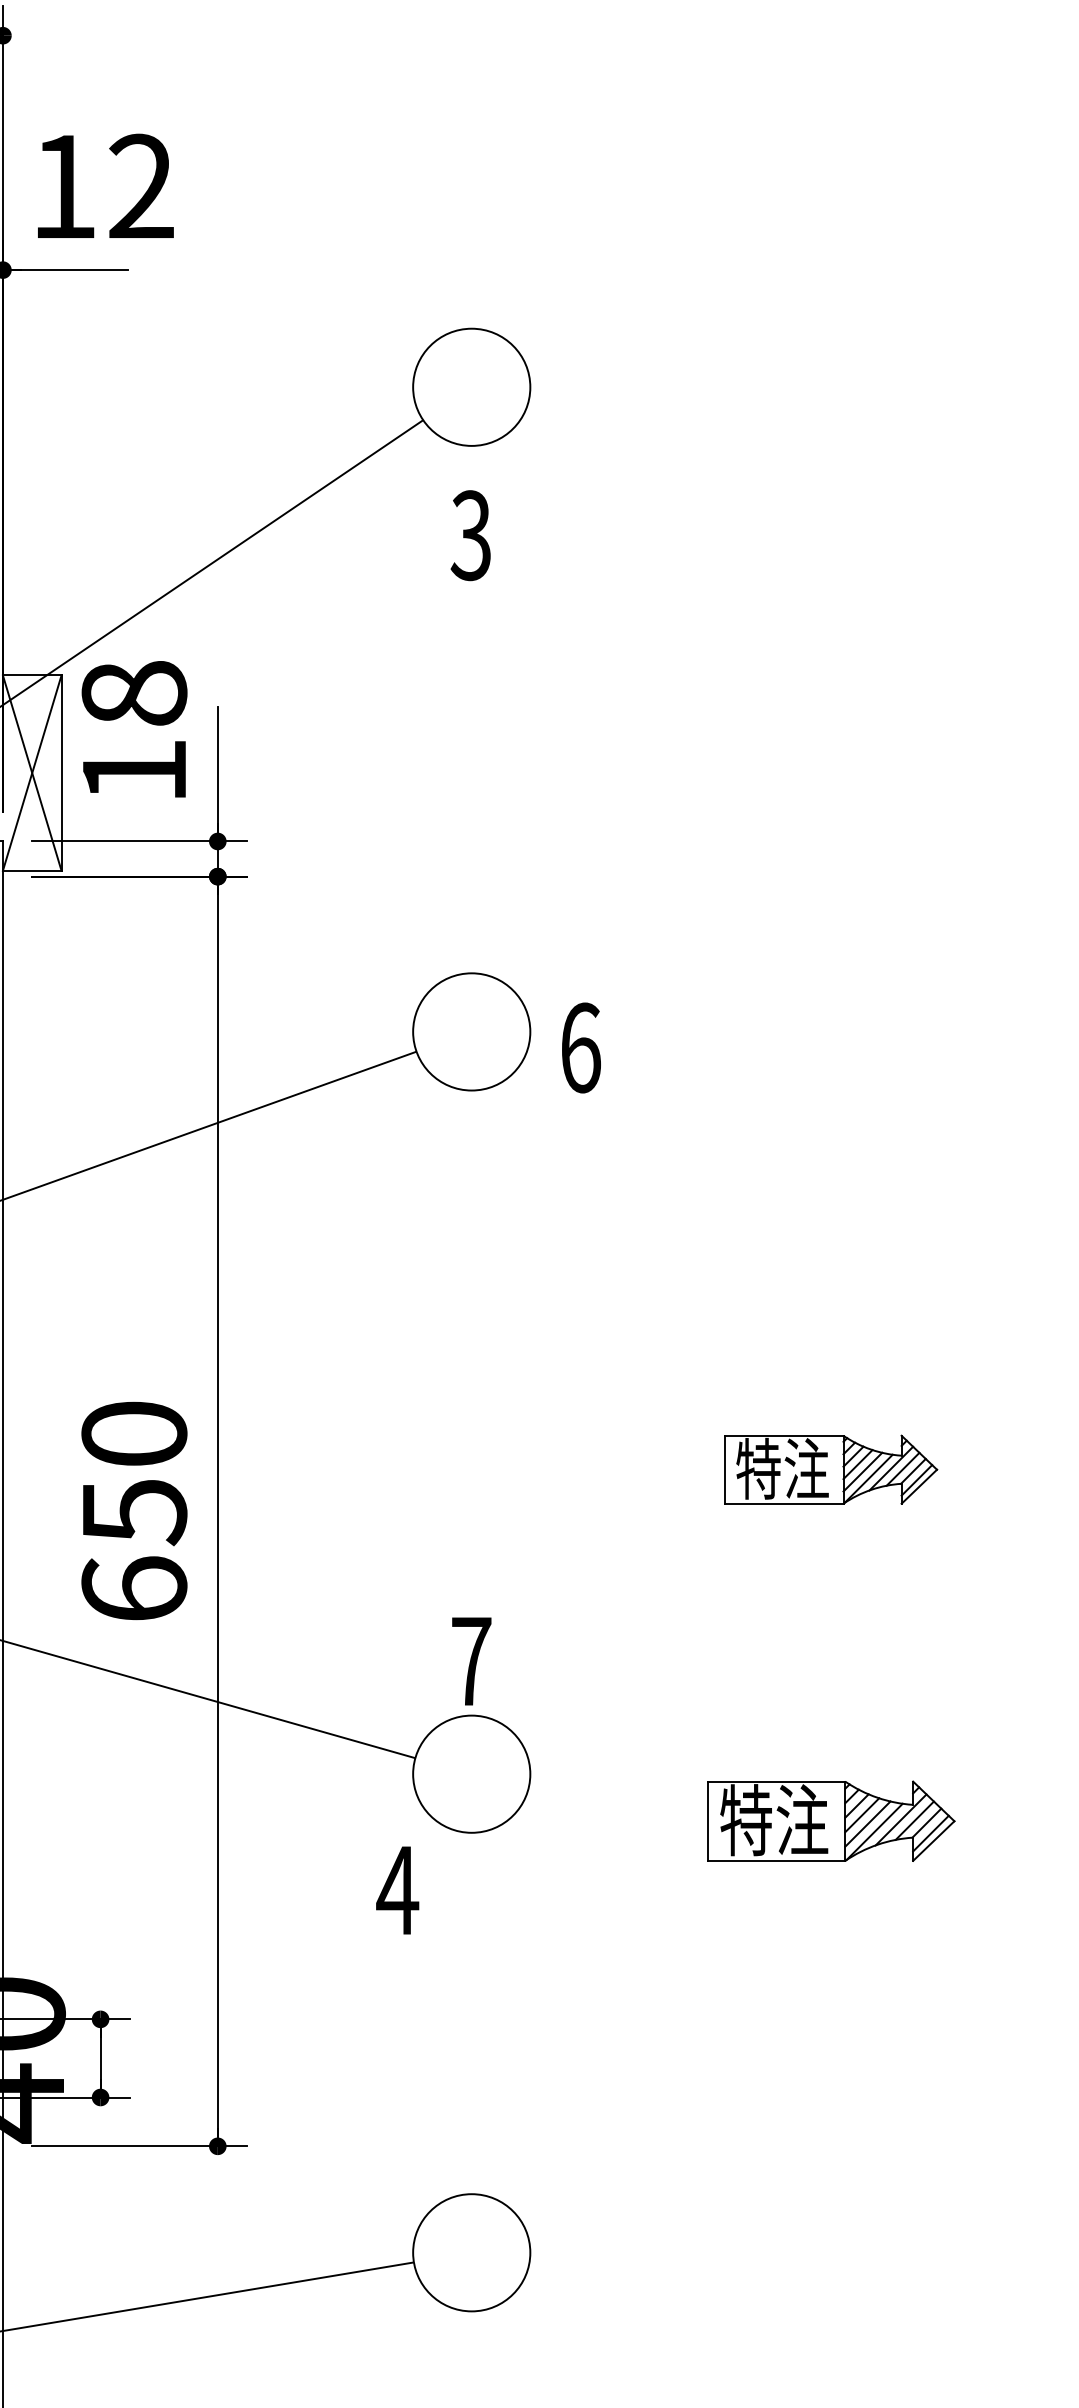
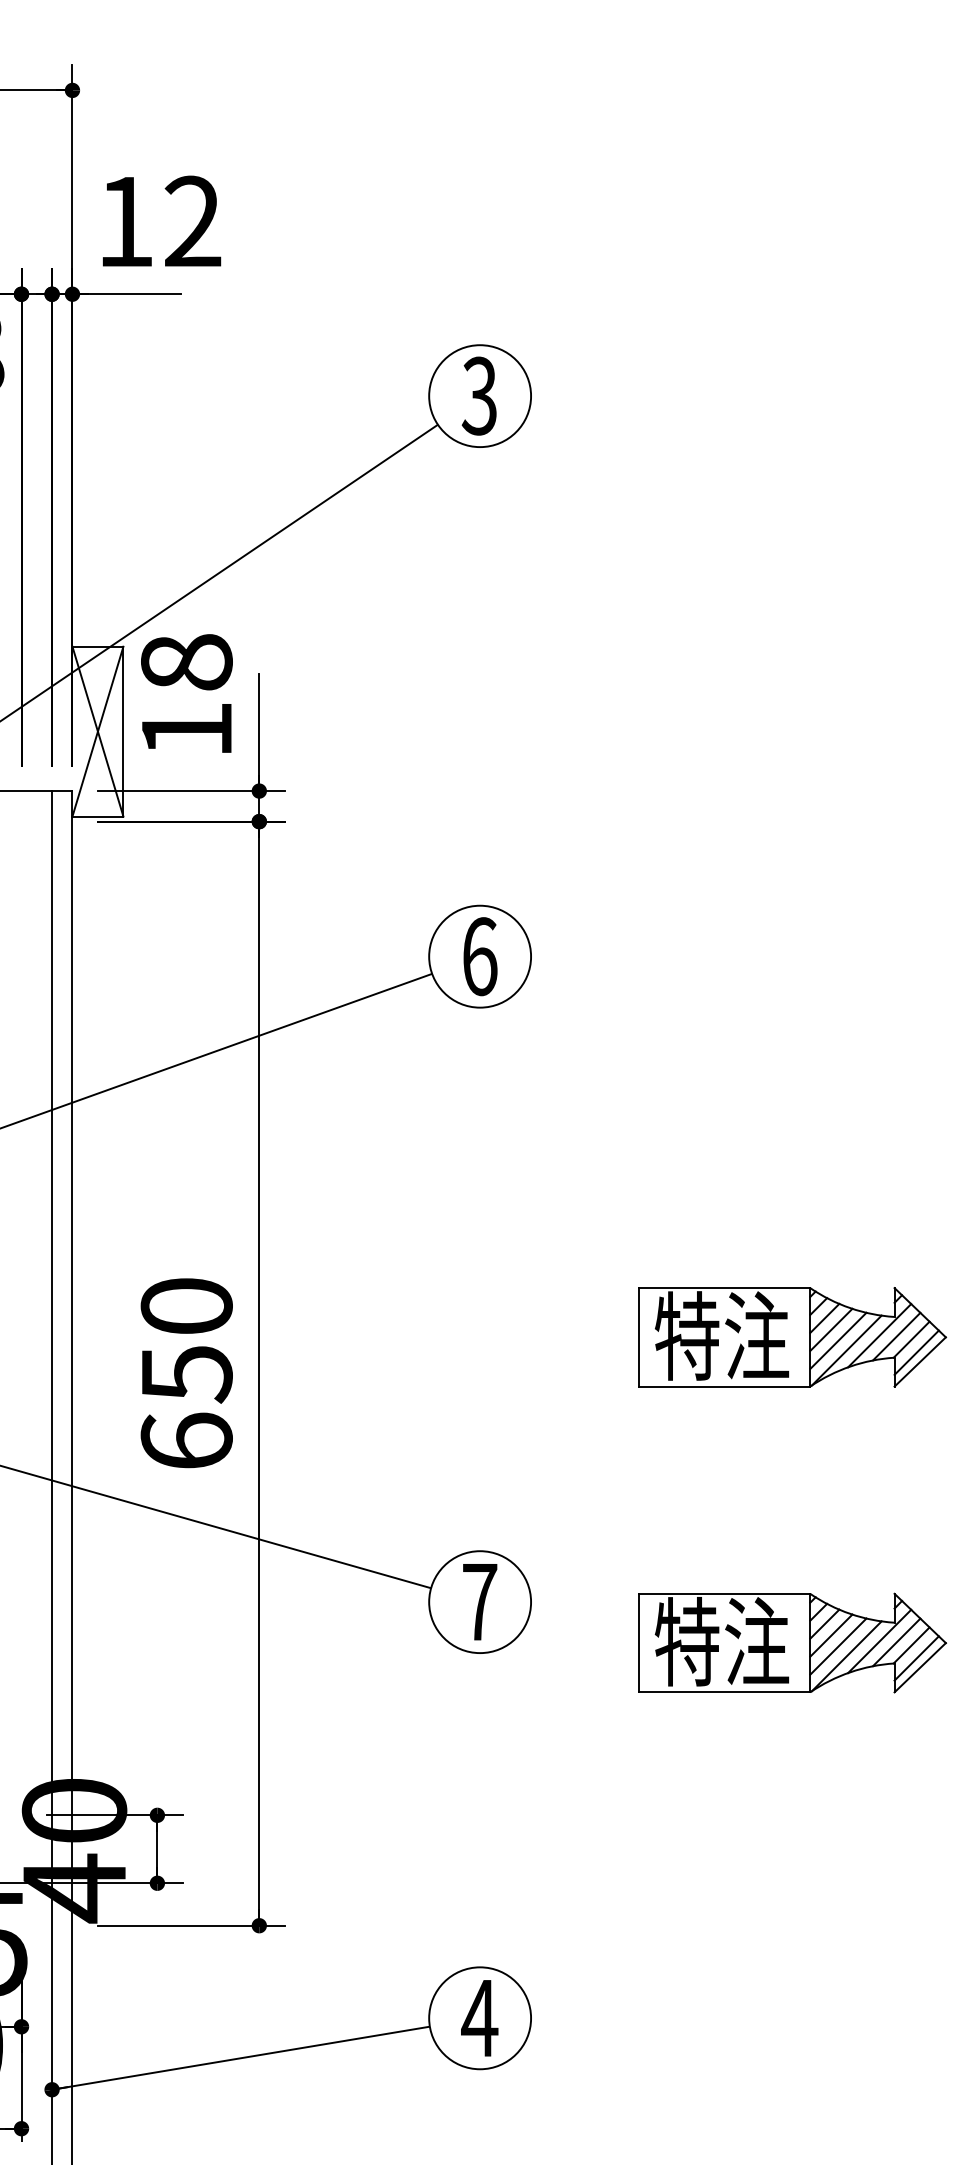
text: (469, 534) -> (478, 395), moved
text: (581, 1047) -> (480, 956), moved
part: (830, 1469) -> (792, 1337), size x1.67
text: (472, 1661) -> (480, 1602), moved
part: (830, 1820) -> (792, 1642), size x1.43
text: (397, 1890) -> (479, 2018), moved

